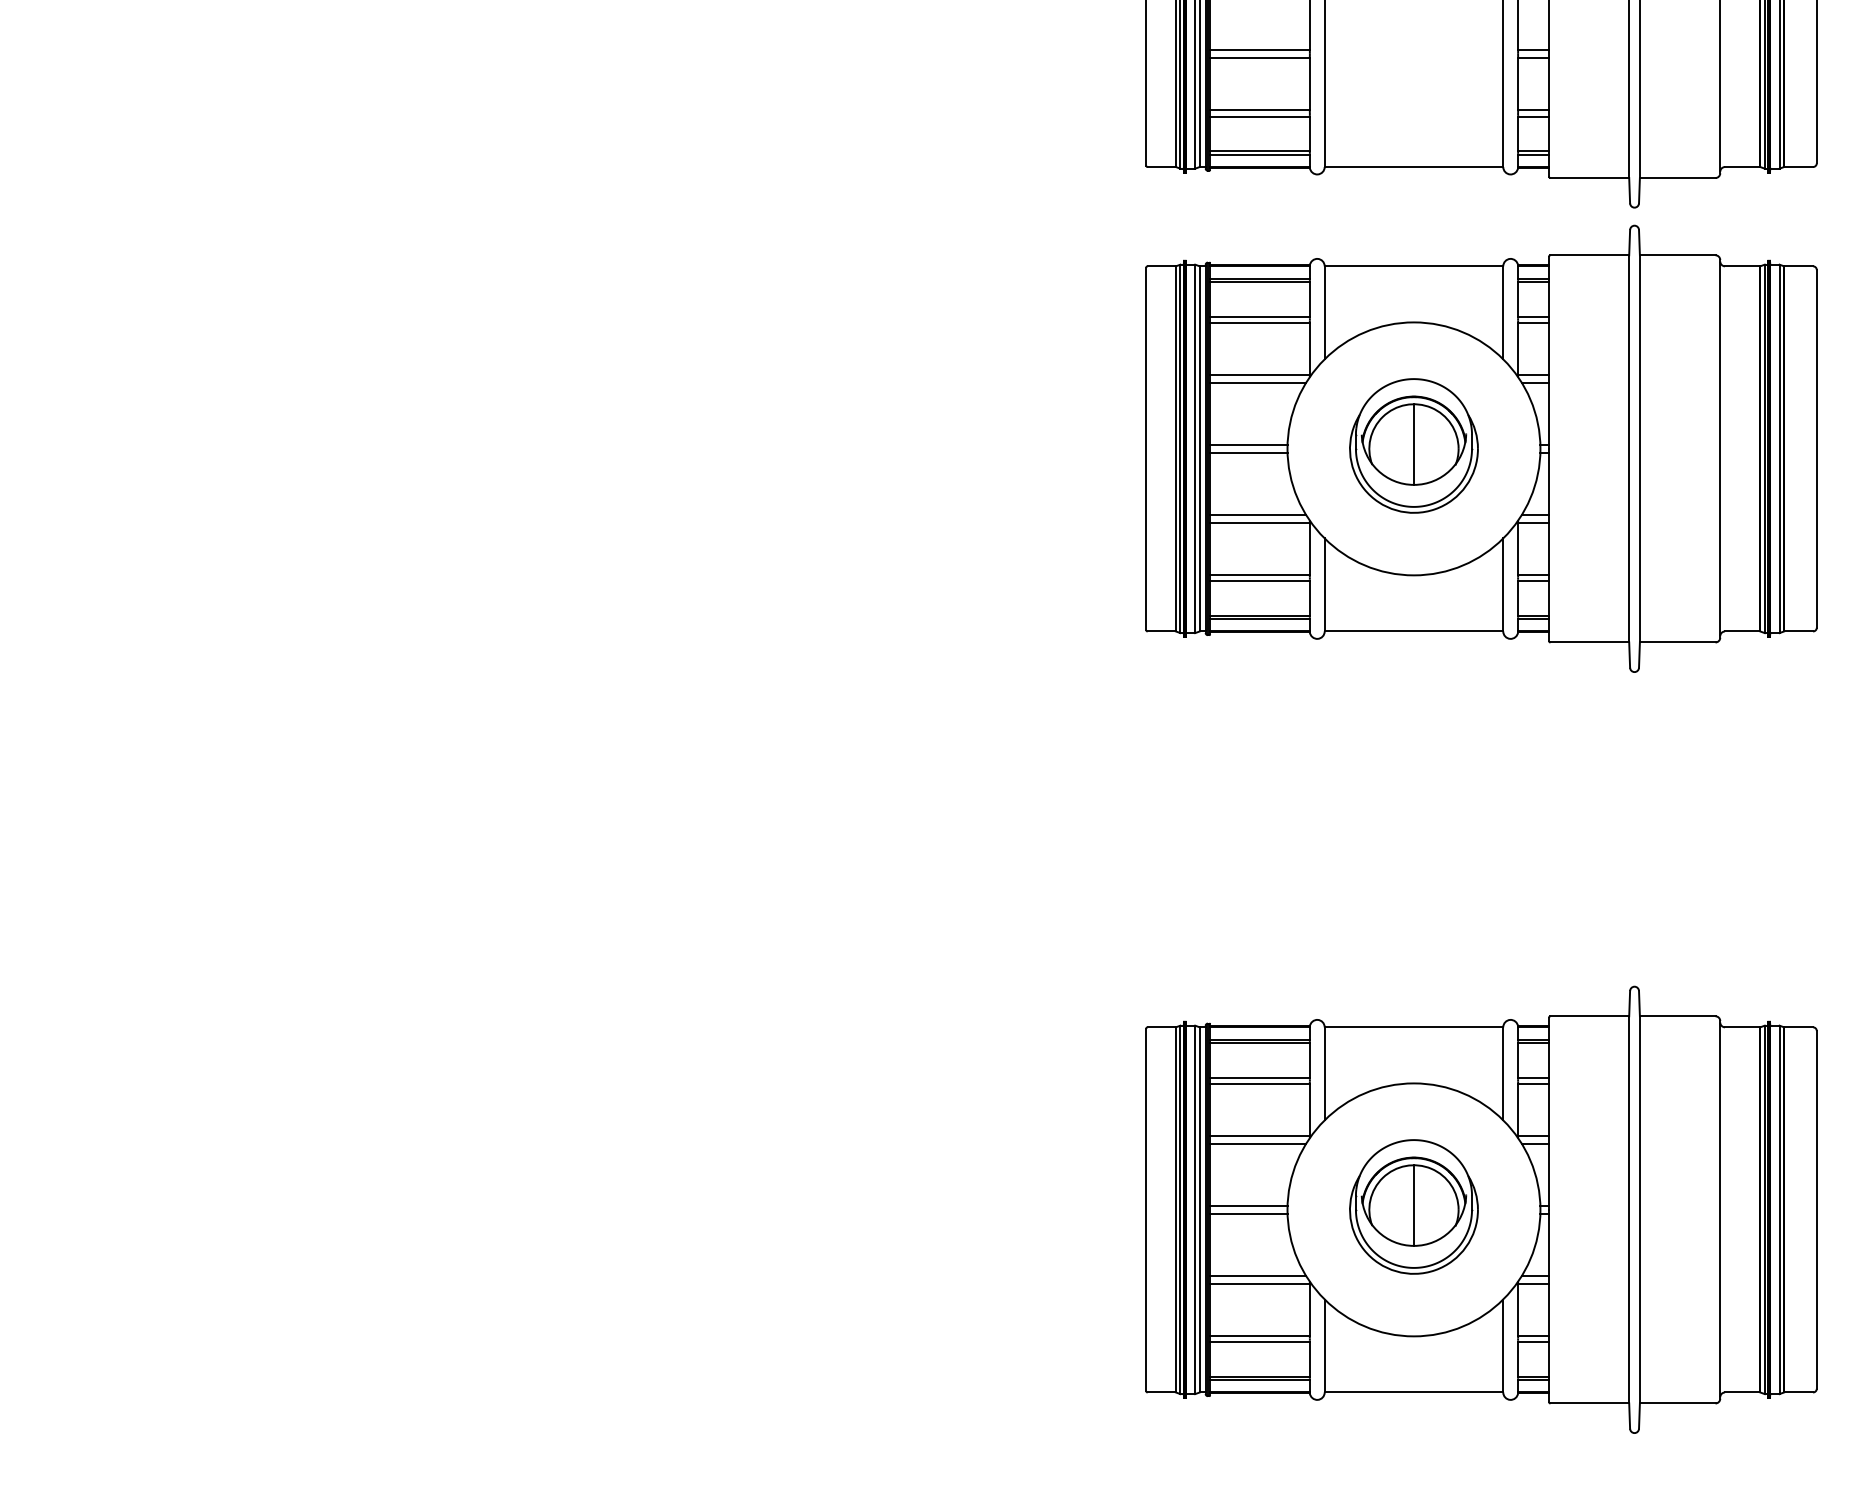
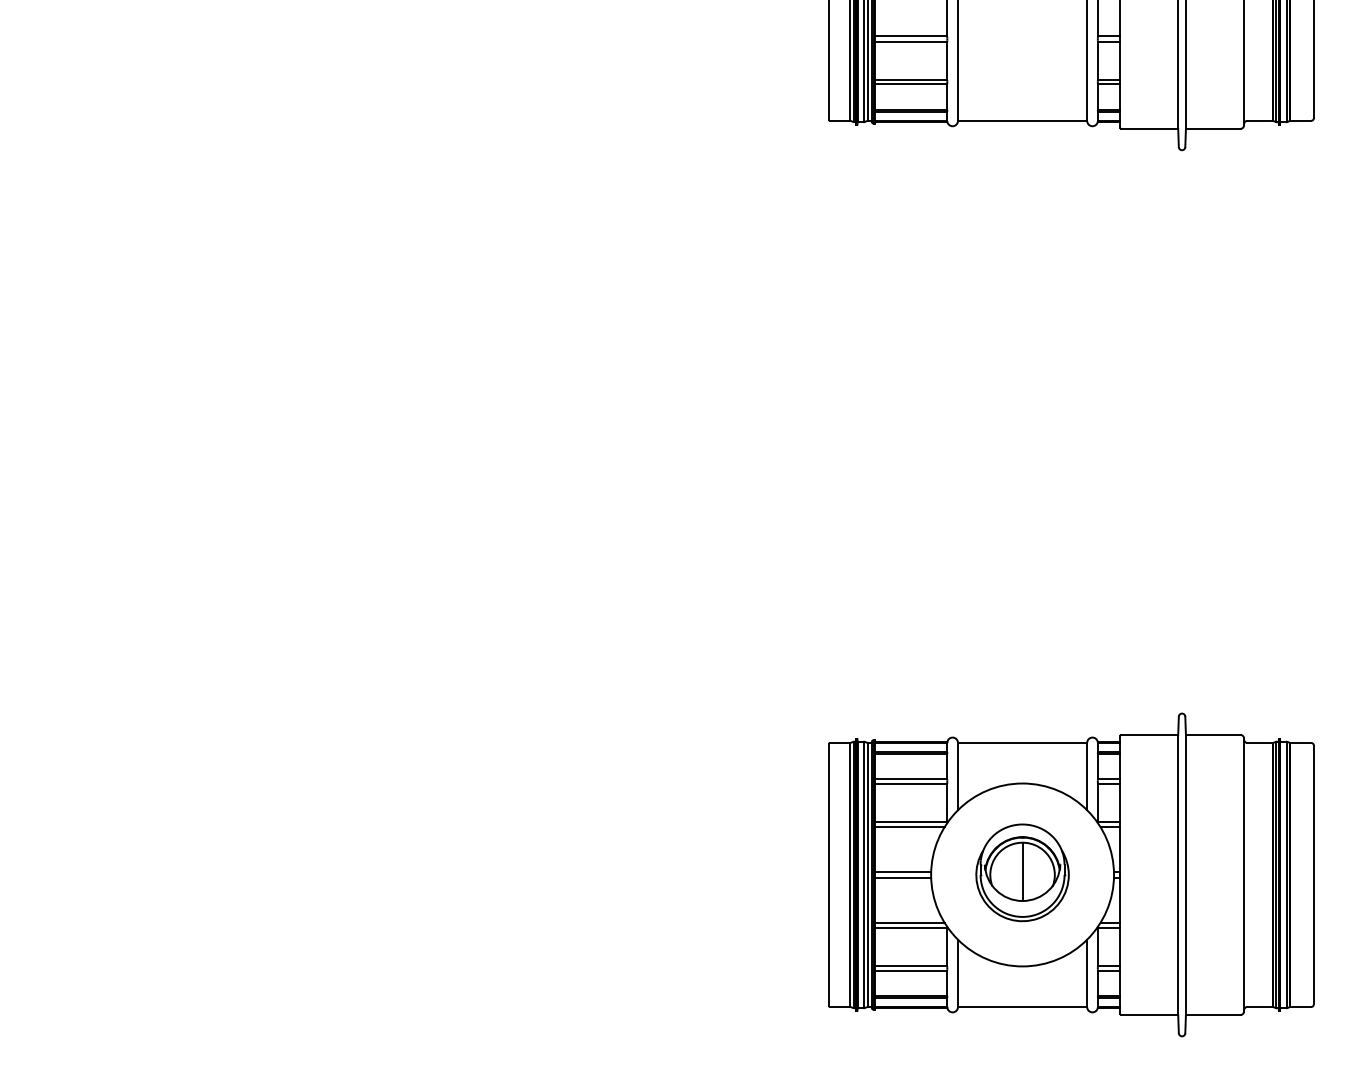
part: (1481, 448) -> (1071, 324), removed

